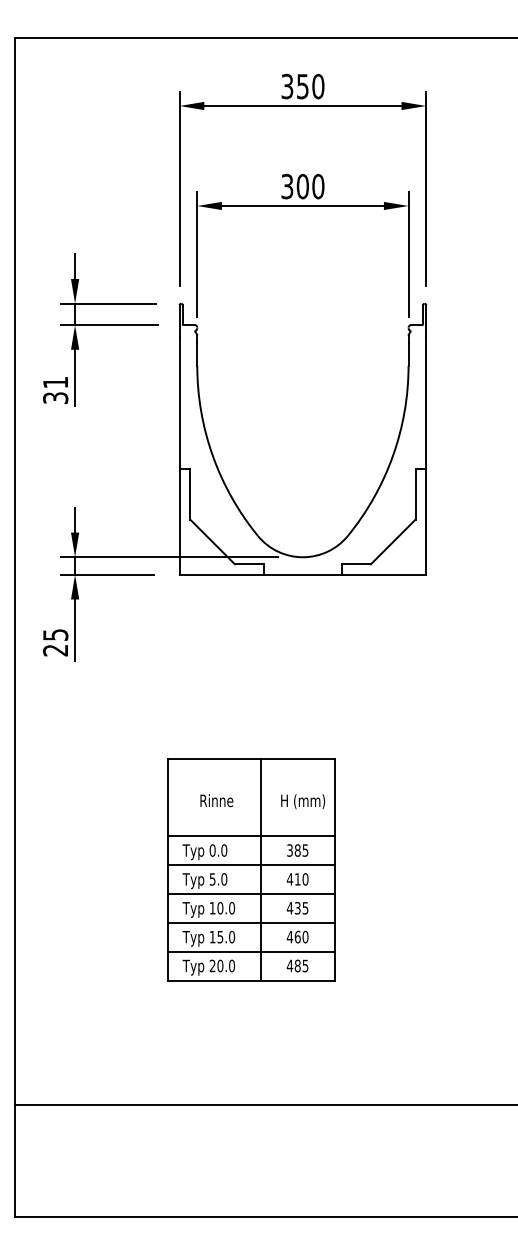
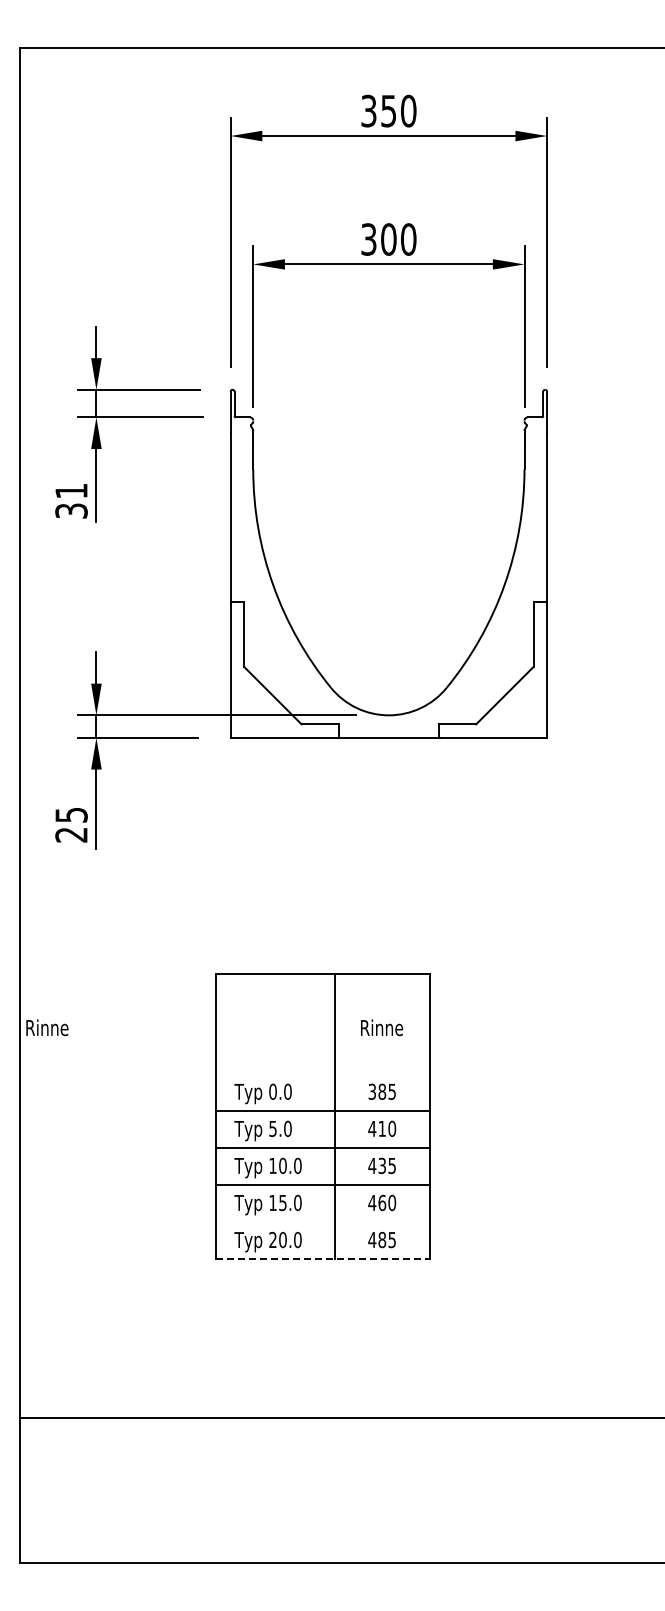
text: (216, 800) -> (47, 1027), moved
text: (303, 801) -> (389, 1028), H (mm) -> Rinne
line: (251, 836) -> (323, 1073), removed
line: (251, 951) -> (323, 1221), removed
line: (251, 981) -> (323, 1259), solid -> dashed

